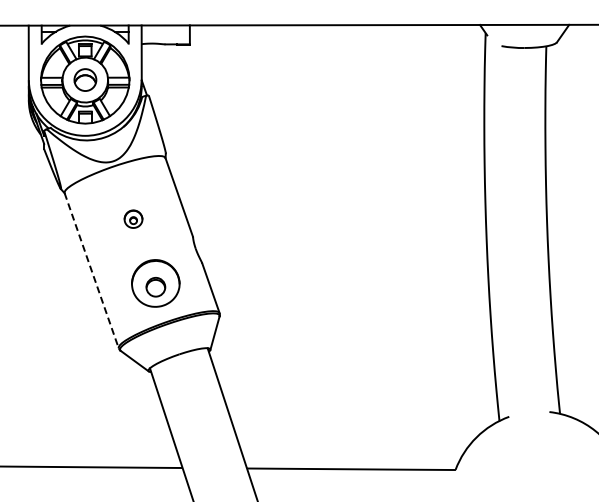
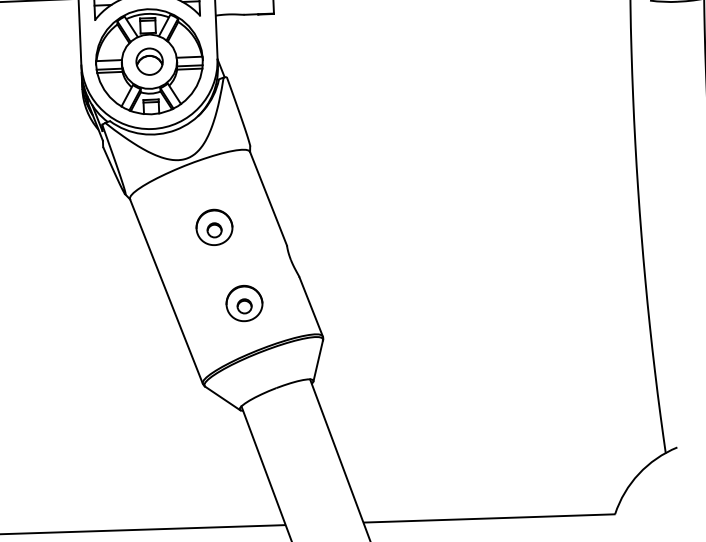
part: (133, 218) -> (214, 226), size x1.67
line: (91, 271) -> (166, 292), dashed -> solid
part: (155, 282) -> (243, 302), size x0.62

